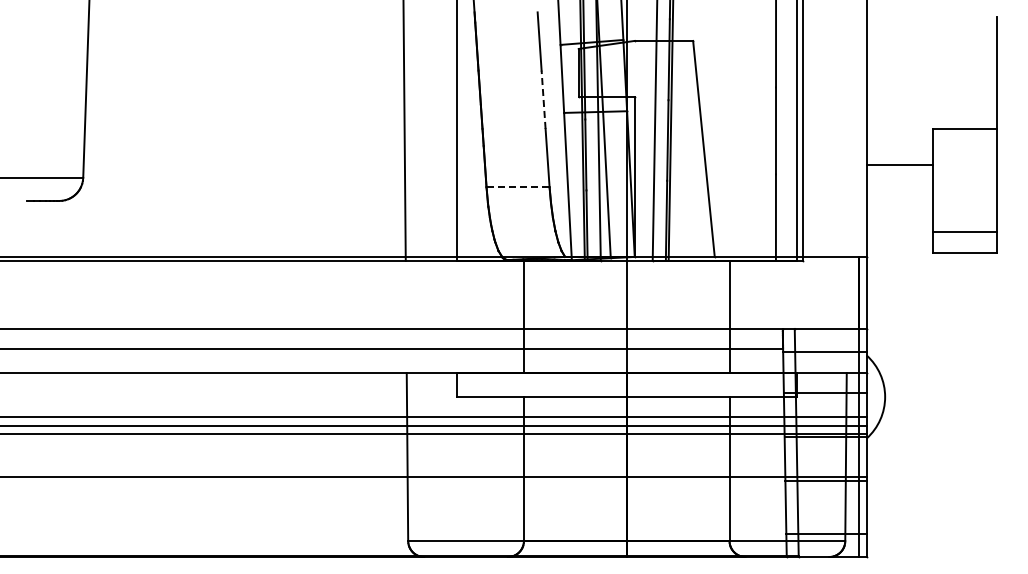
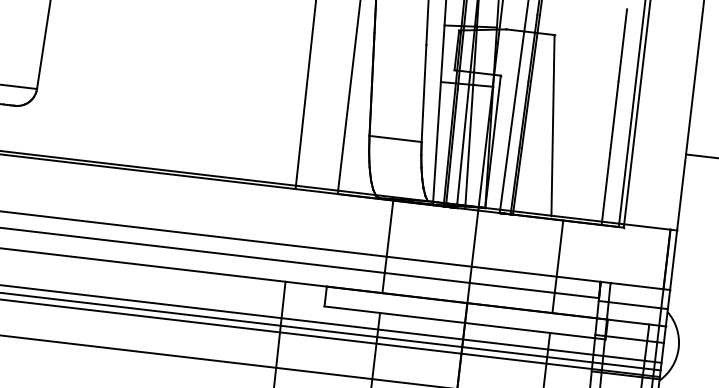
line: (543, 99) -> (425, 68), dashed -> solid
line: (518, 187) -> (395, 139), dashed -> solid

